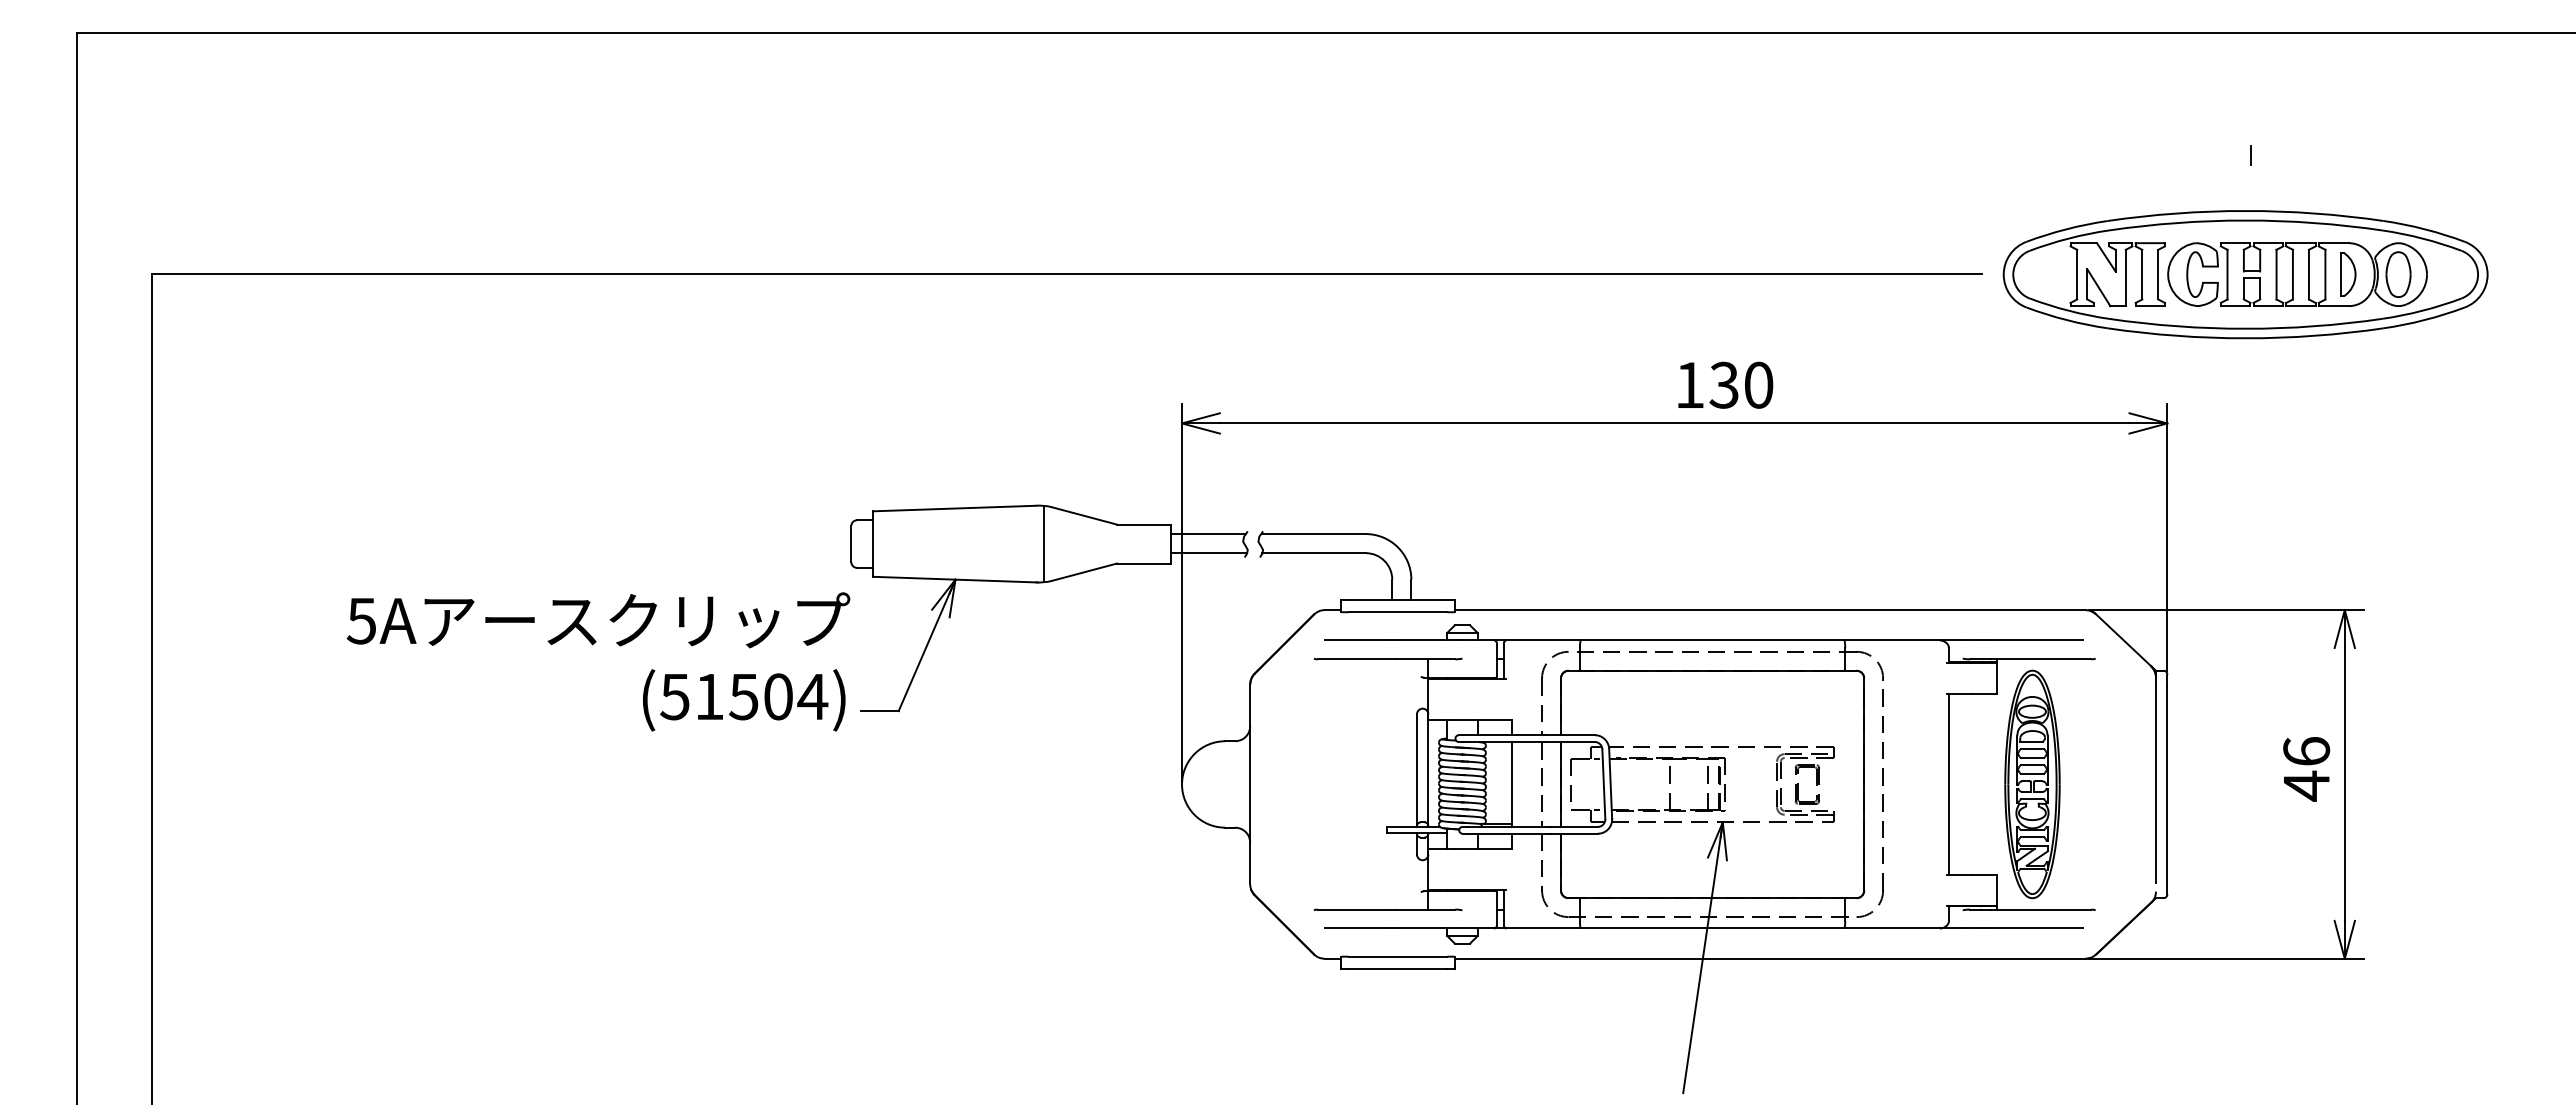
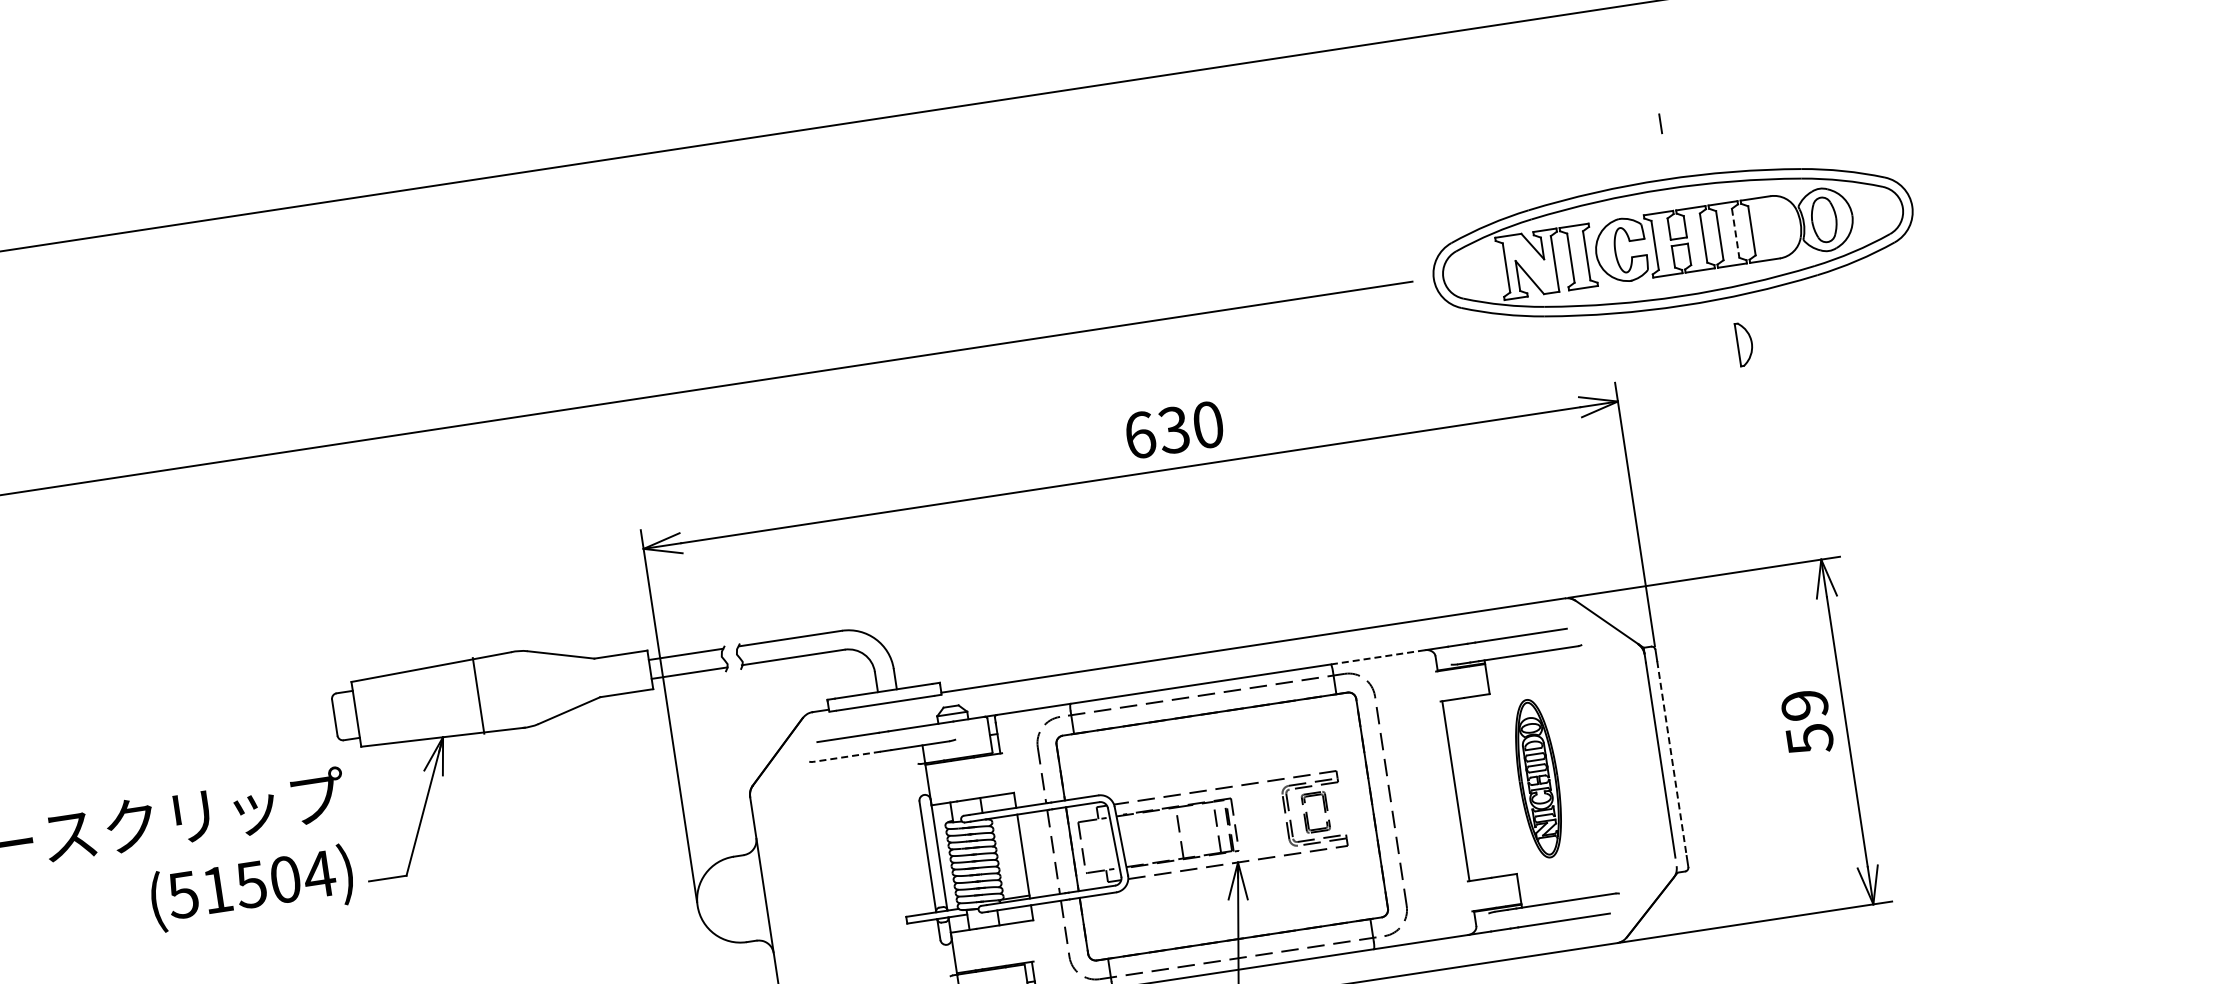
line: (2308, 274) -> (1735, 233), solid -> dashed
part: (2348, 274) -> (1744, 343), moved
text: (1690, 384) -> (1140, 434), 130 -> 630
line: (1043, 543) -> (478, 695), moved
line: (1892, 640) -> (1378, 657), solid -> dashed
line: (1351, 659) -> (846, 756), solid -> dashed
text: (2306, 769) -> (1807, 722), 46 -> 59
part: (2032, 784) -> (1538, 778), size x0.7
line: (2167, 784) -> (1672, 758), solid -> dashed

